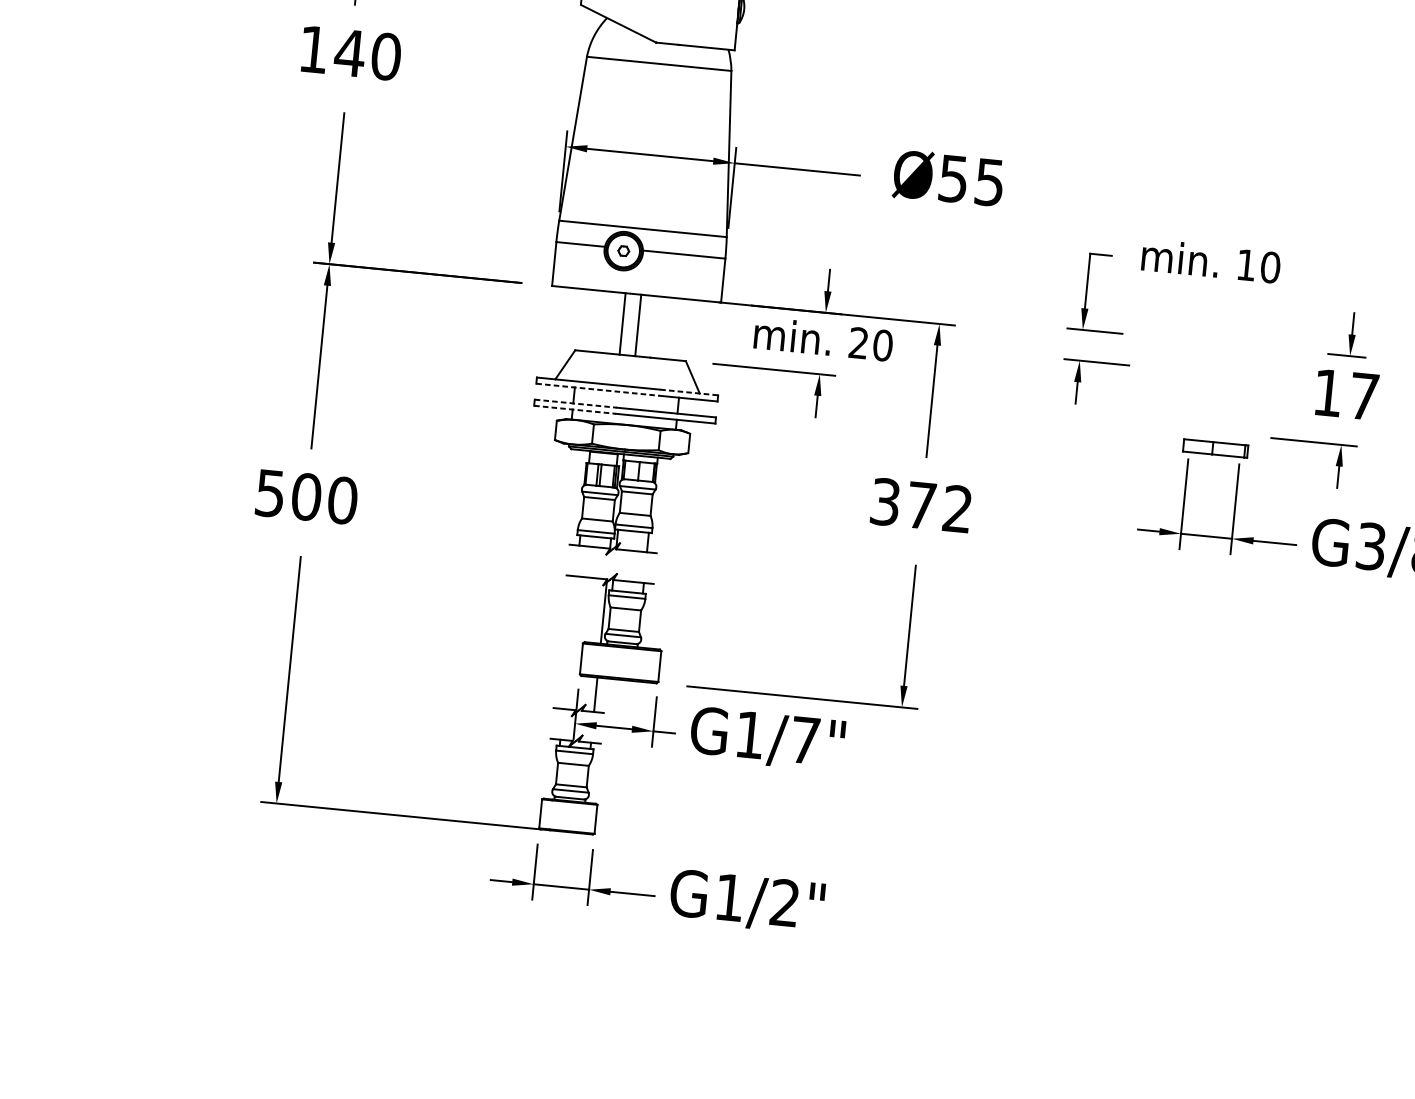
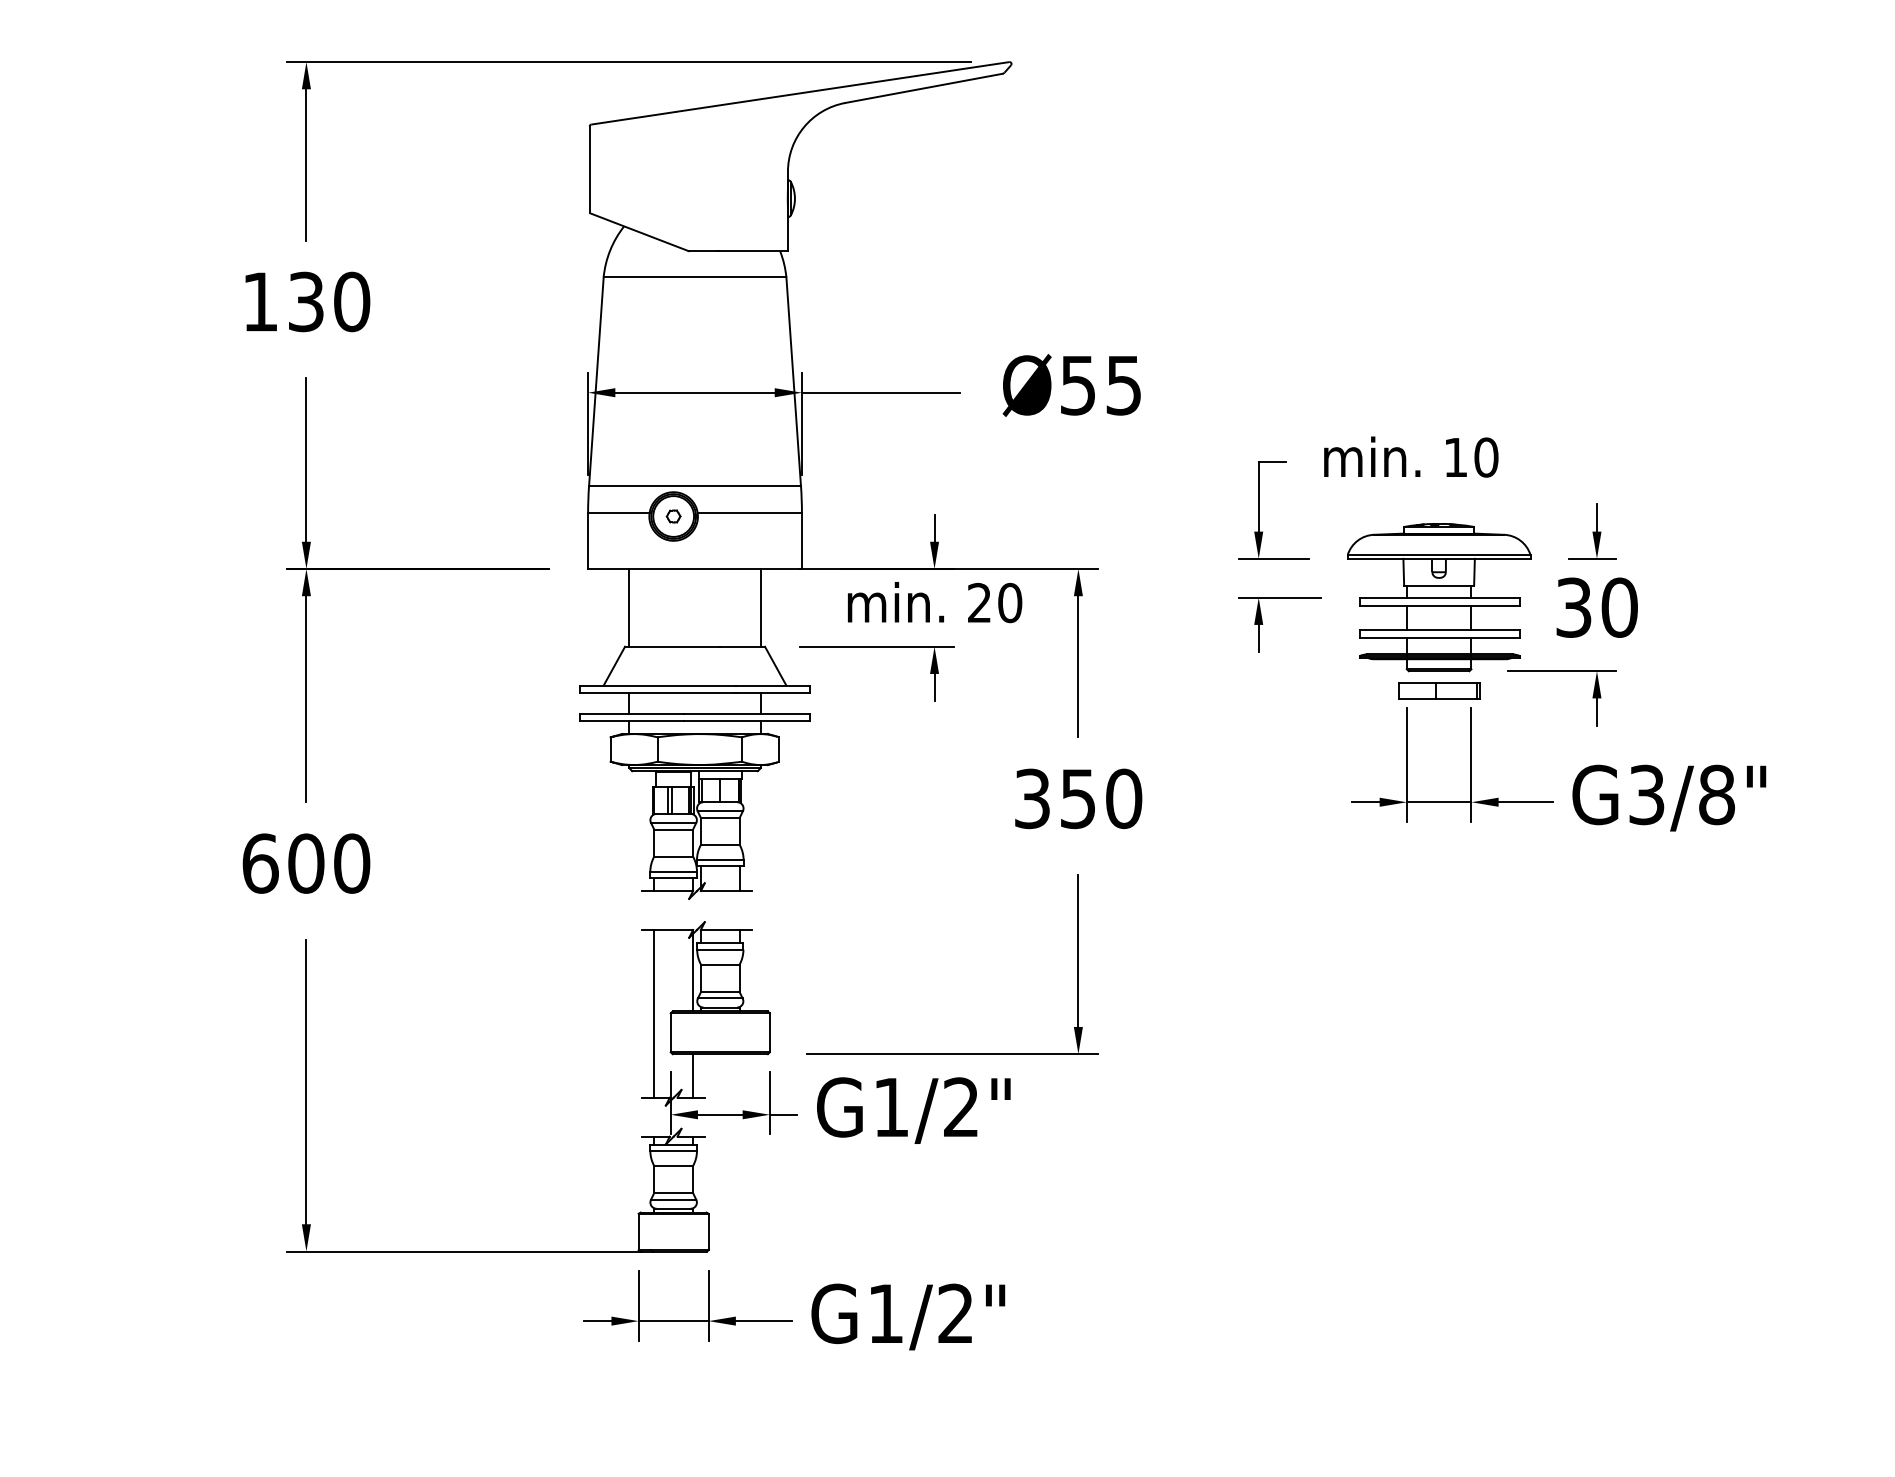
text: (350, 52) -> (306, 301), 140 -> 130
line: (622, 323) -> (629, 607), moved
line: (637, 325) -> (760, 607), moved
part: (1222, 374) -> (1439, 597), added
line: (598, 389) -> (658, 693), dashed -> solid
line: (689, 392) -> (773, 685), dashed -> solid
text: (1345, 394) -> (1596, 607), 17 -> 30
line: (575, 403) -> (632, 713), dashed -> solid
line: (575, 409) -> (632, 721), dashed -> solid
text: (270, 493) -> (260, 863), 500 -> 600
text: (940, 507) -> (1101, 798), 372 -> 350
line: (570, 642) -> (654, 1013), added
text: (805, 739) -> (961, 1106), G1/7" -> G1/2"

